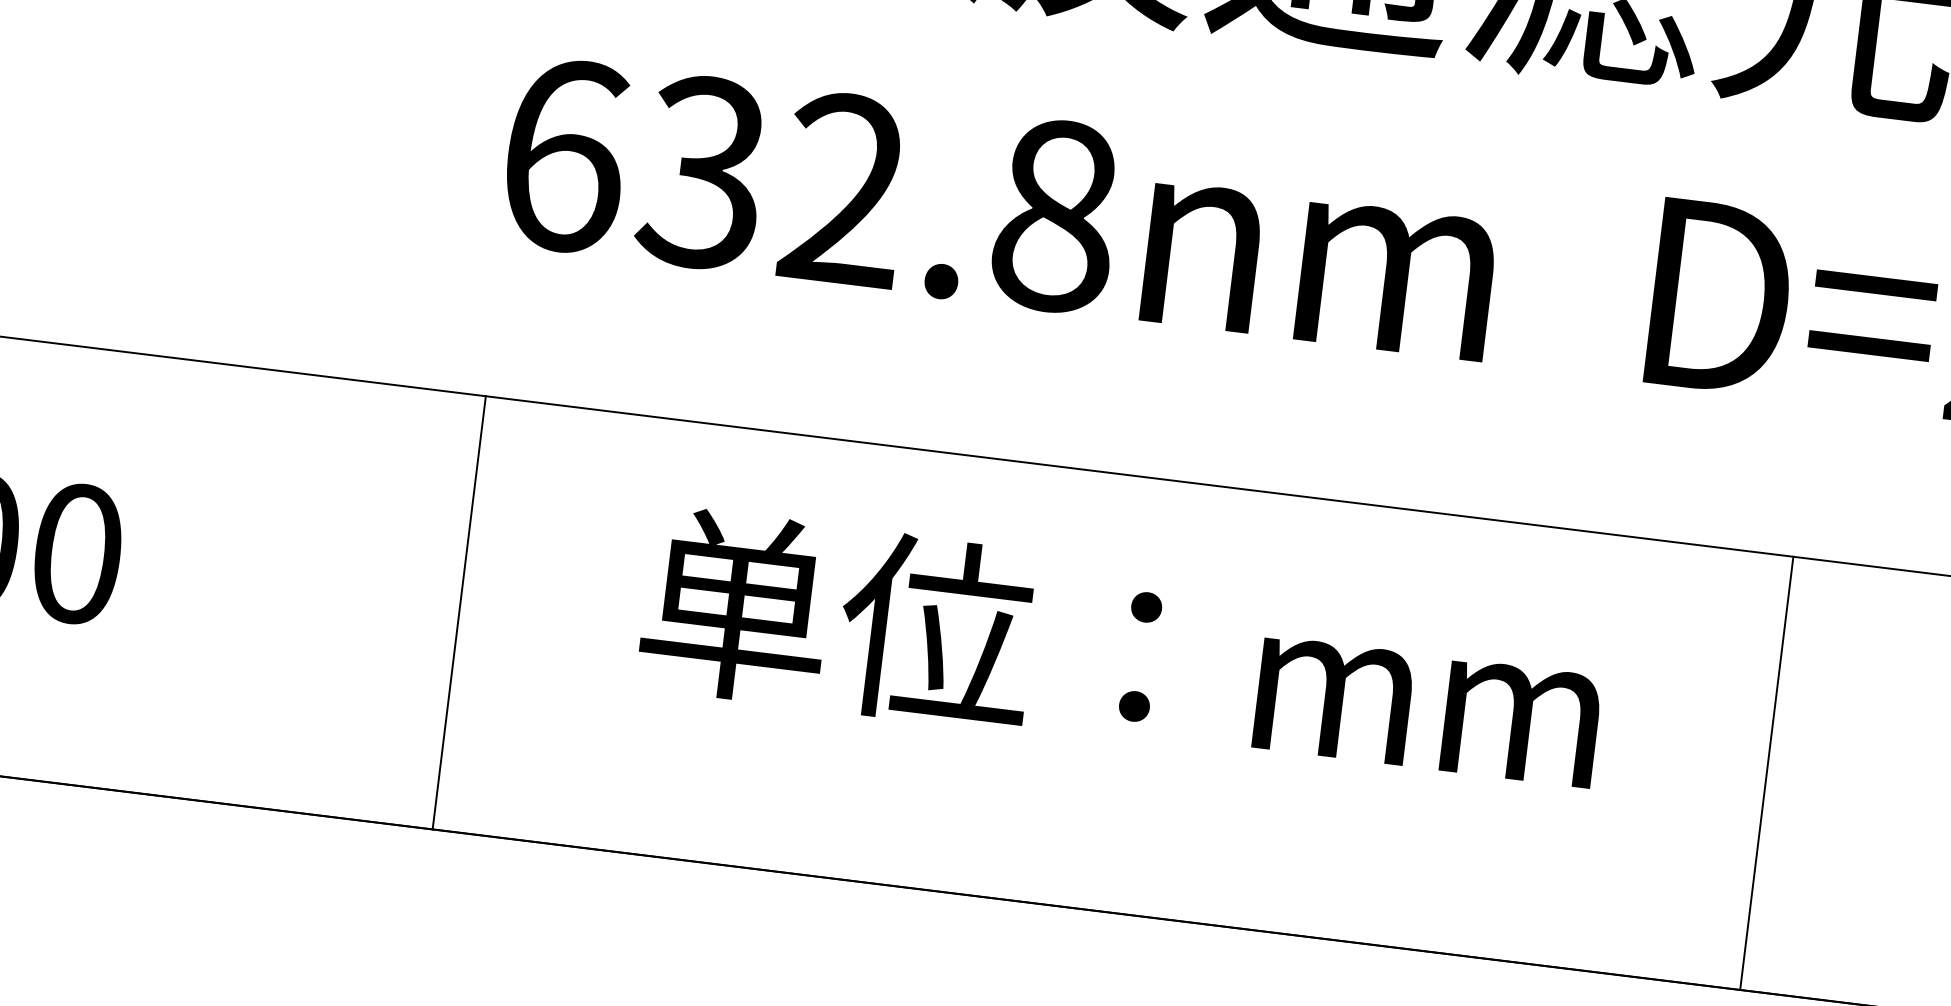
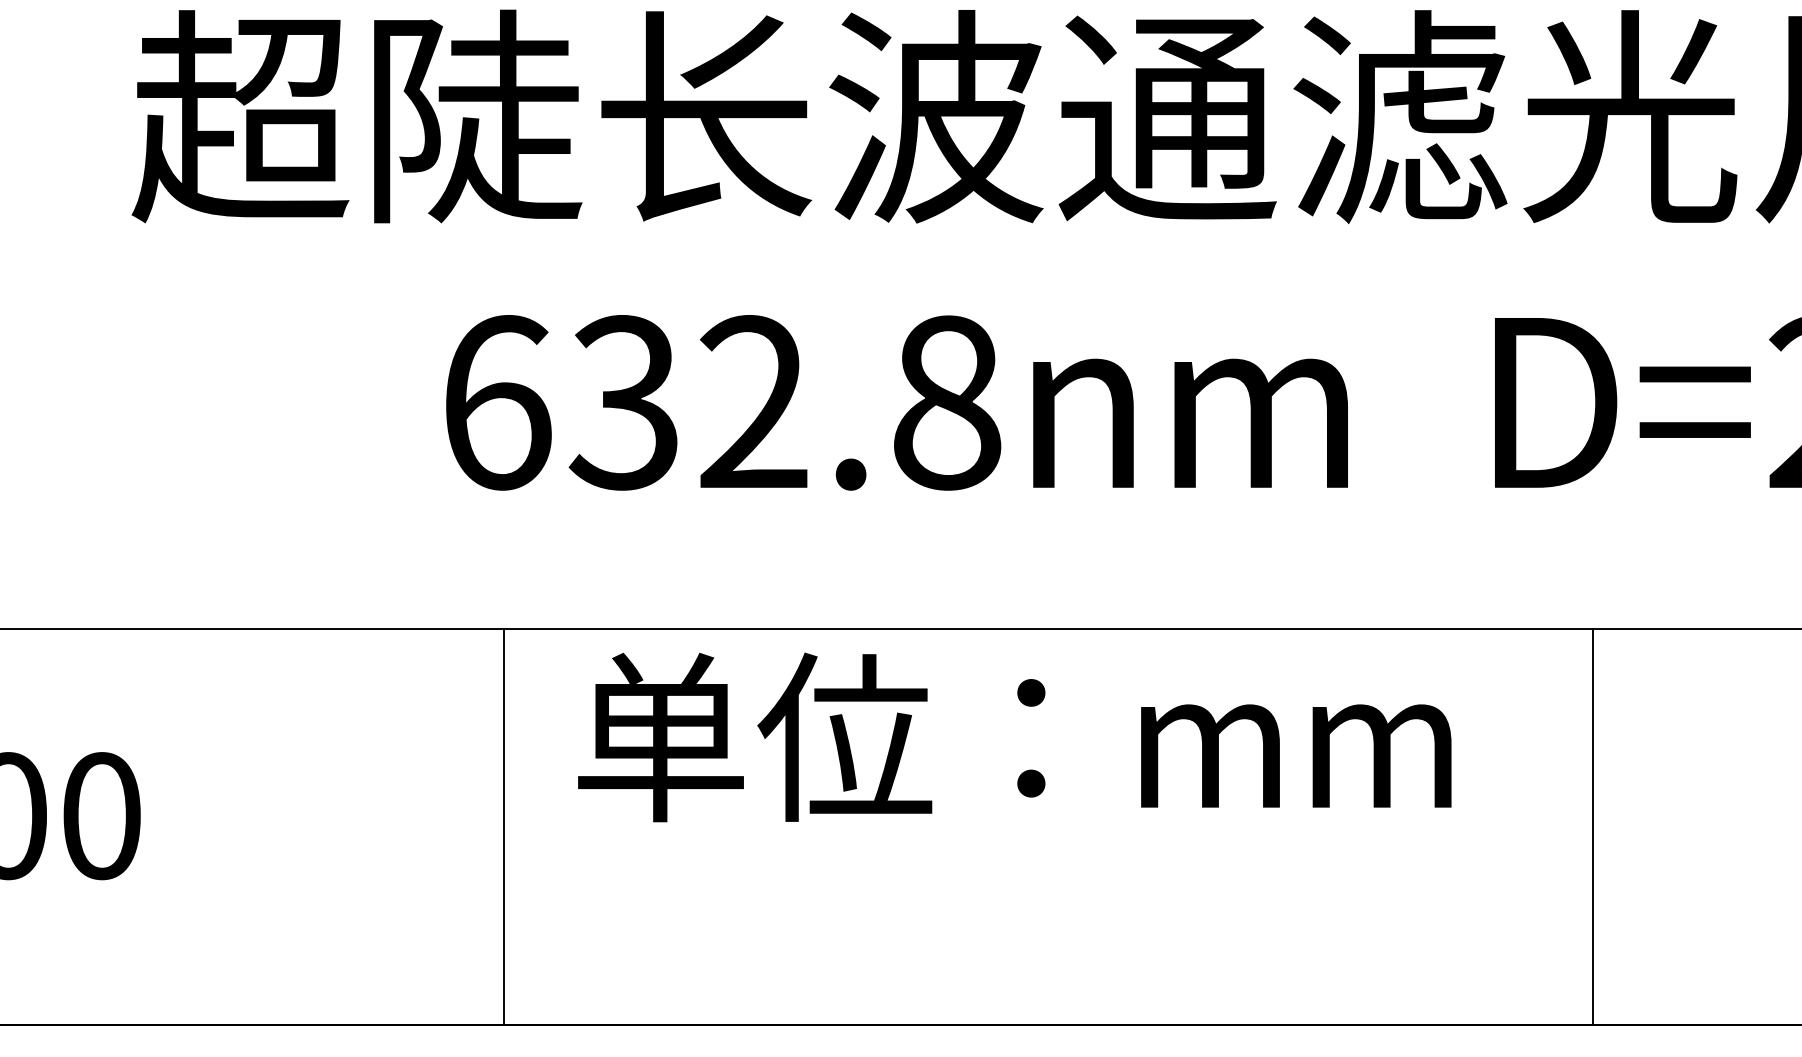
line: (458, 612) -> (503, 826), moved
text: (1122, 653) -> (1014, 737), moved
line: (1767, 772) -> (1593, 826), moved

